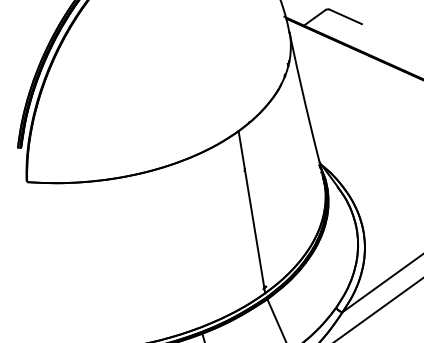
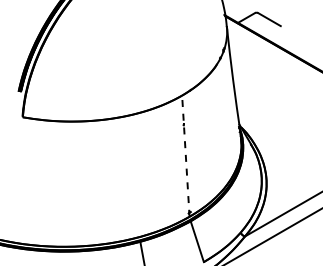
line: (251, 212) -> (185, 156), solid -> dashed

